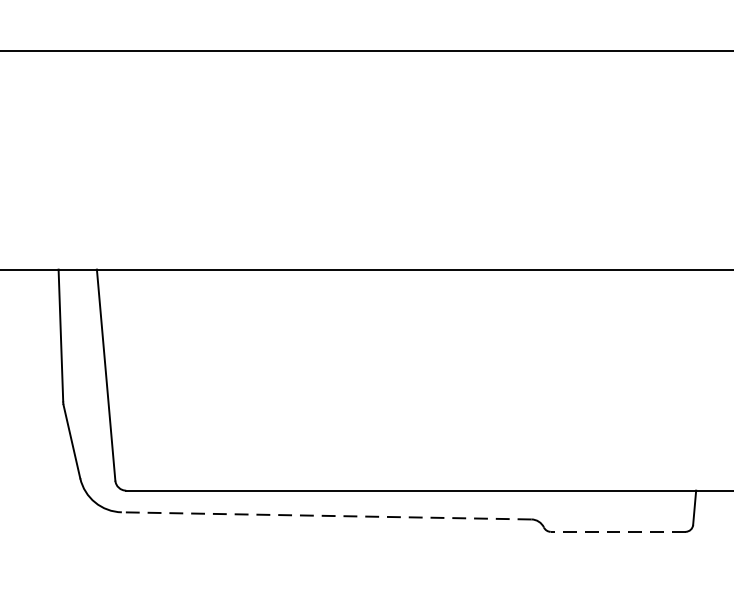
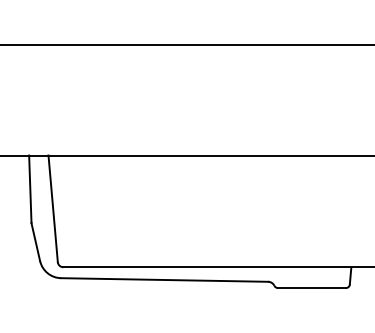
line: (326, 514) -> (164, 279), dashed -> solid
line: (617, 532) -> (311, 288), dashed -> solid

